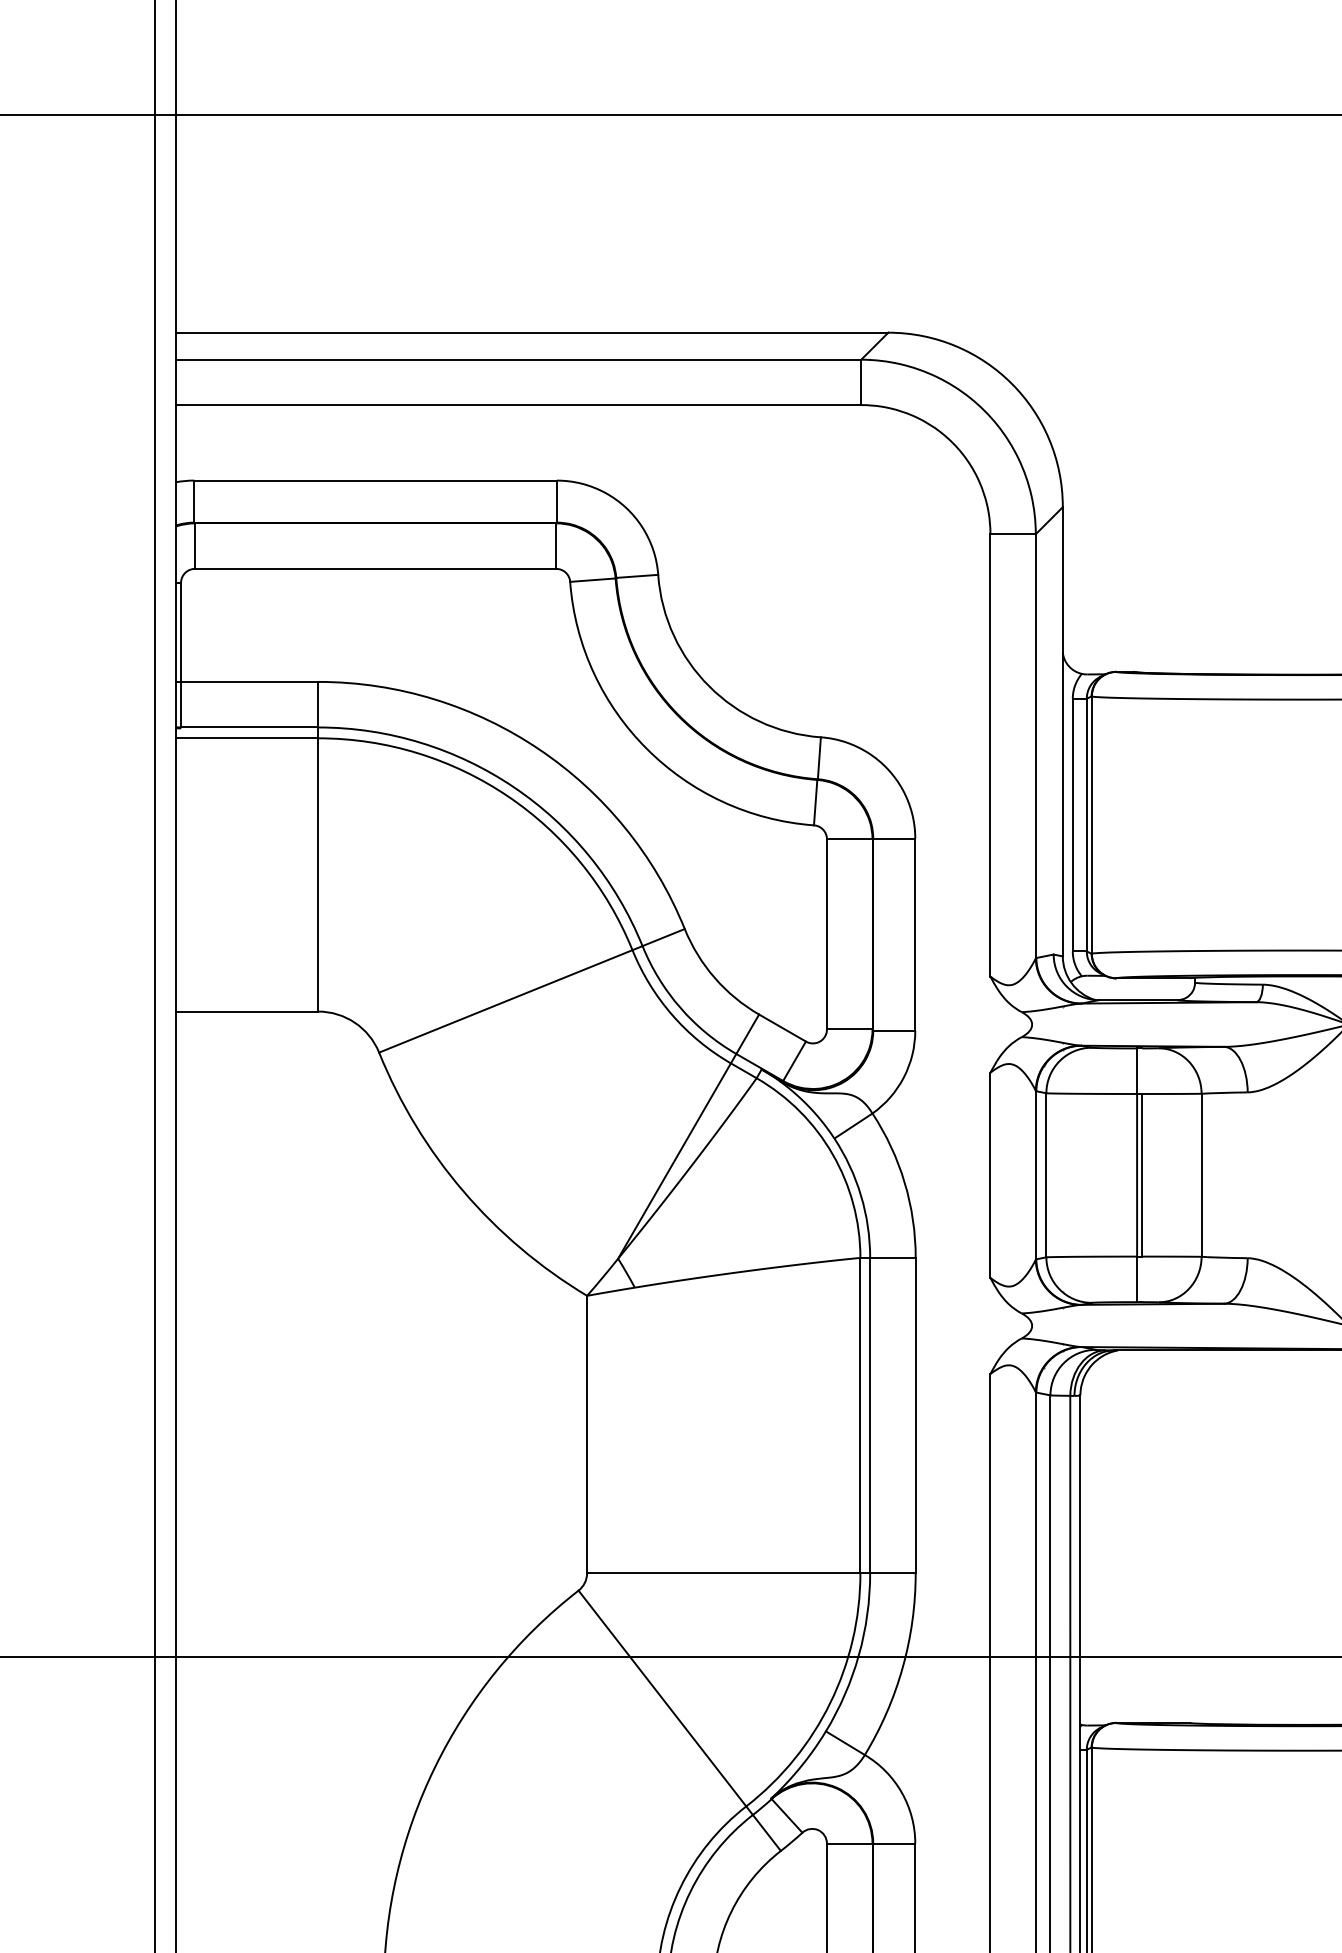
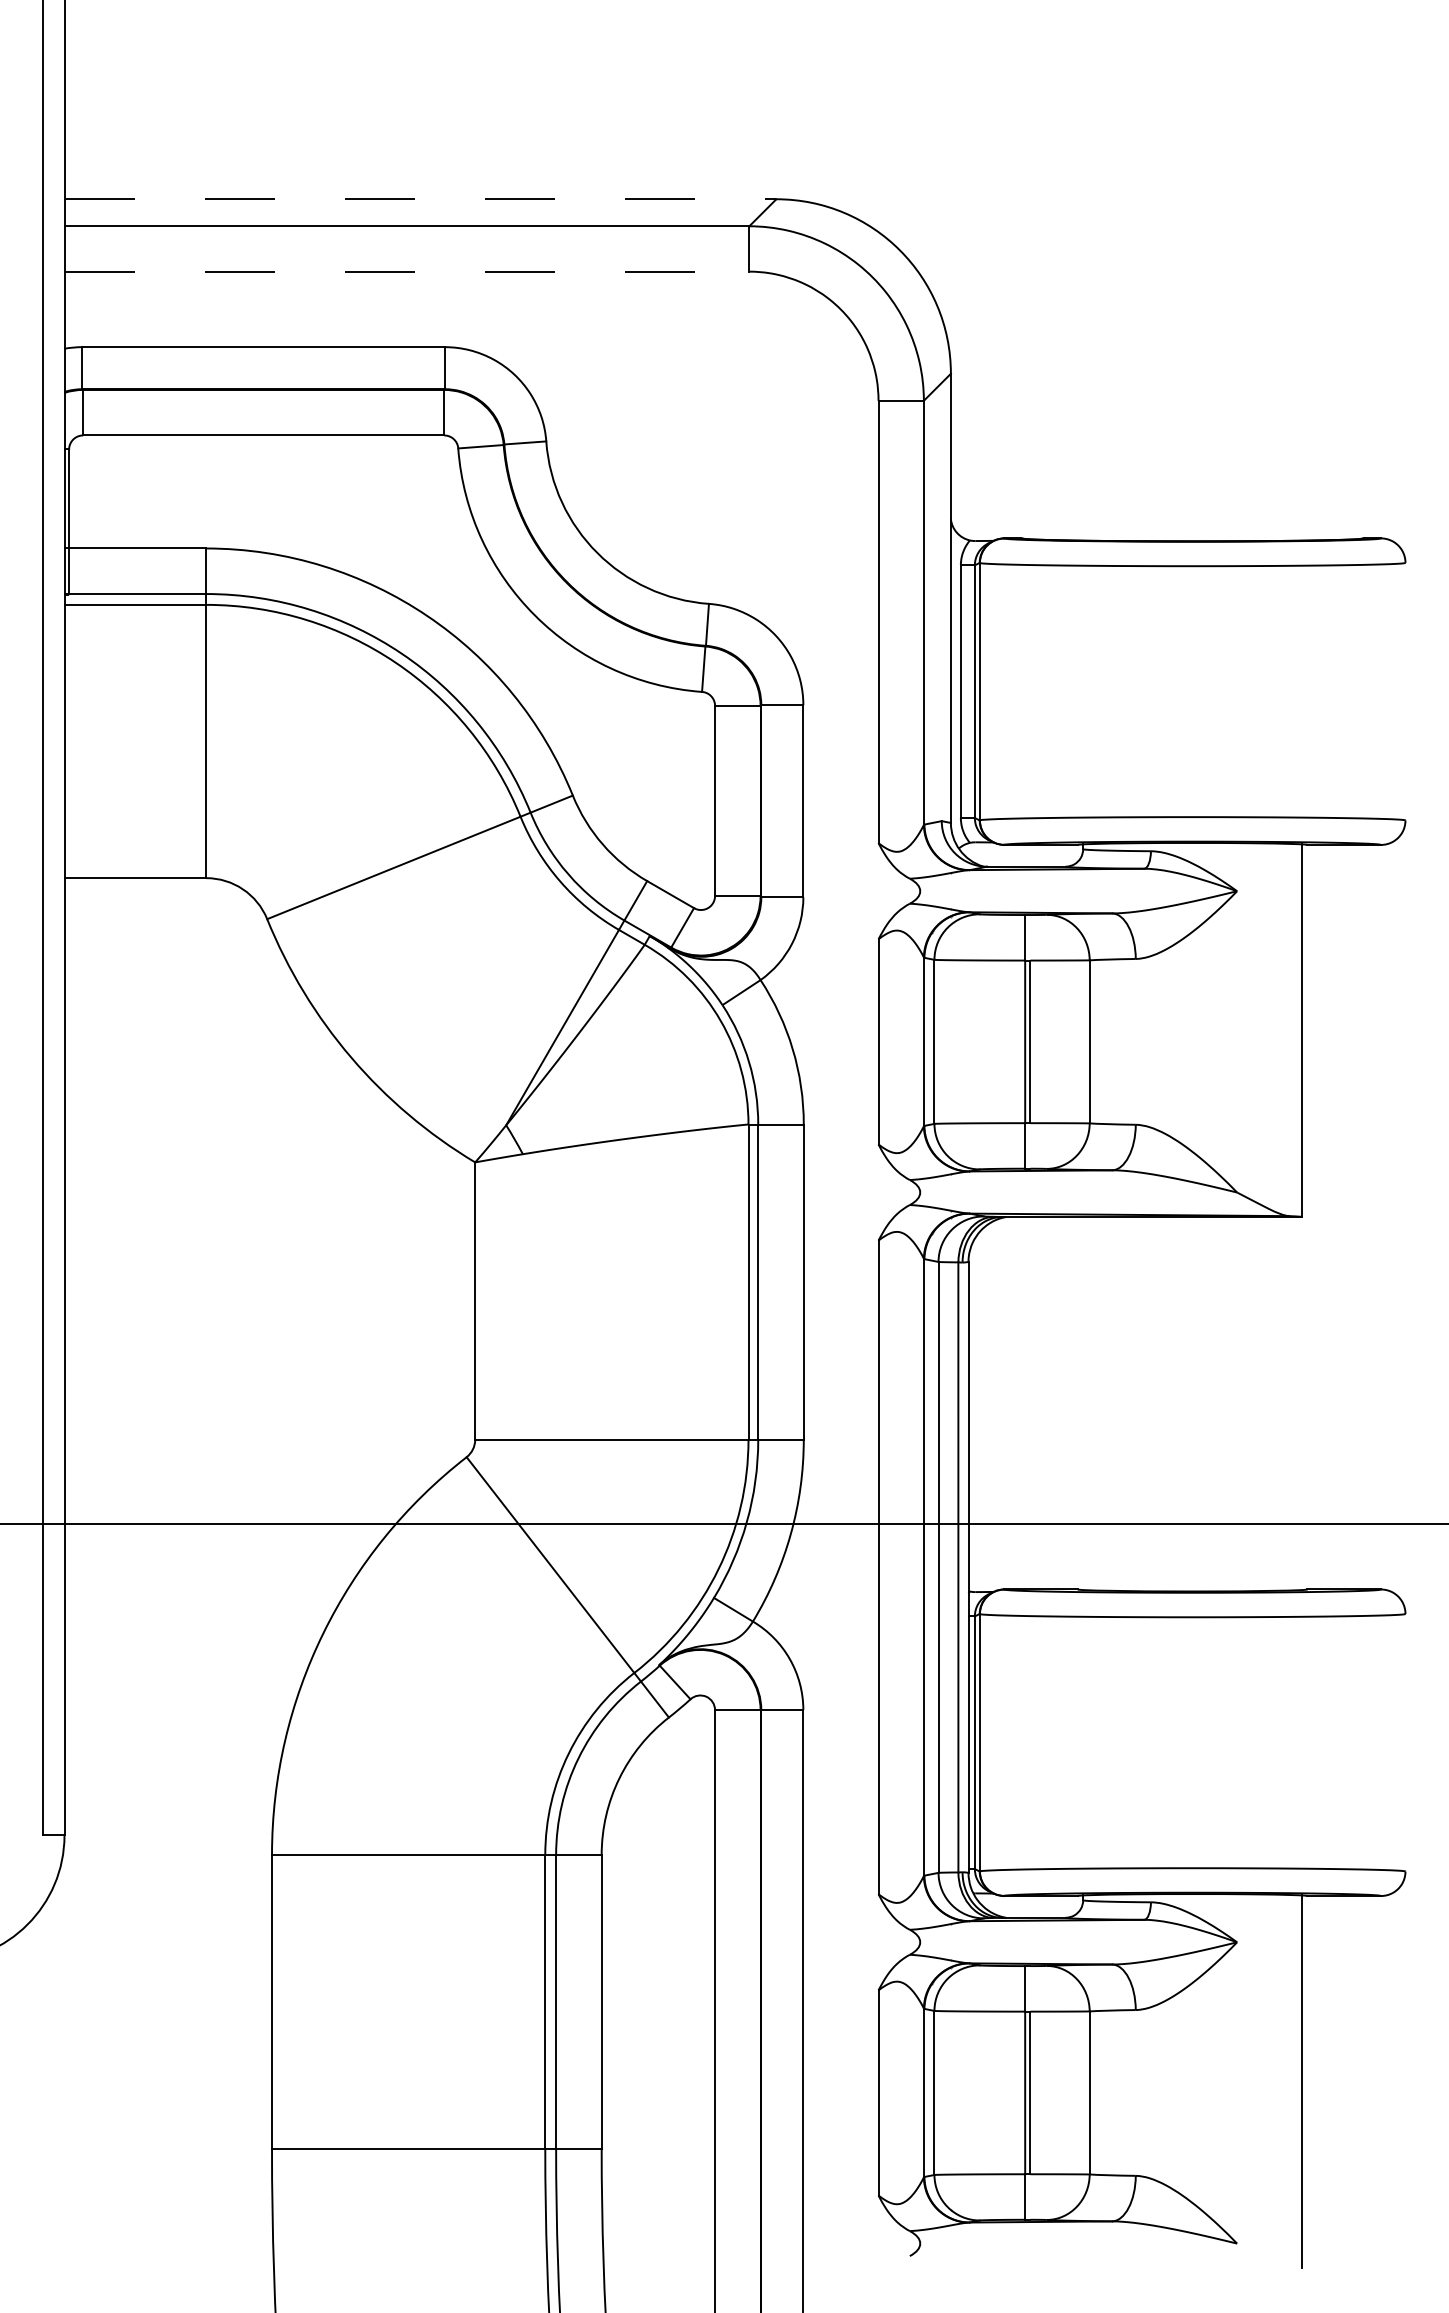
line: (532, 332) -> (420, 199), solid -> dashed
line: (519, 404) -> (407, 271), solid -> dashed

